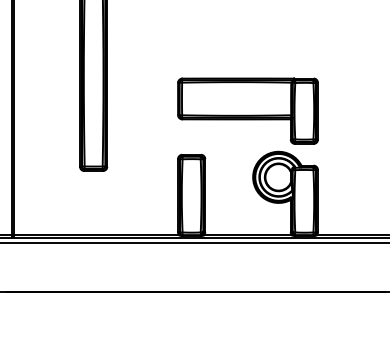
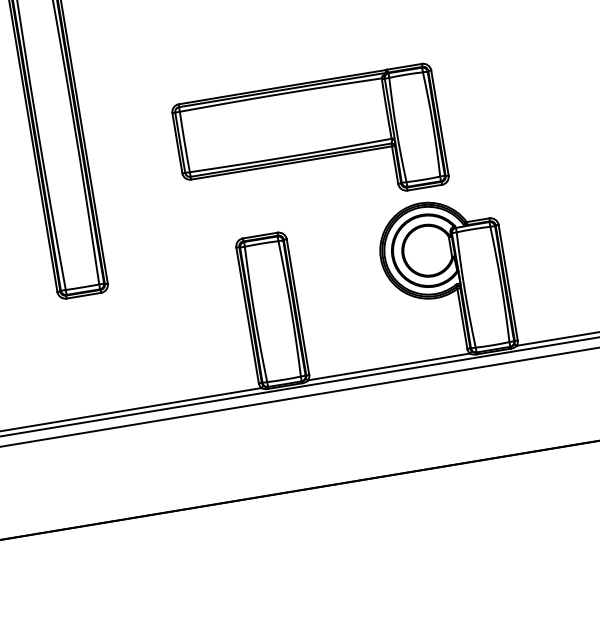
part: (247, 110) -> (309, 143), moved

